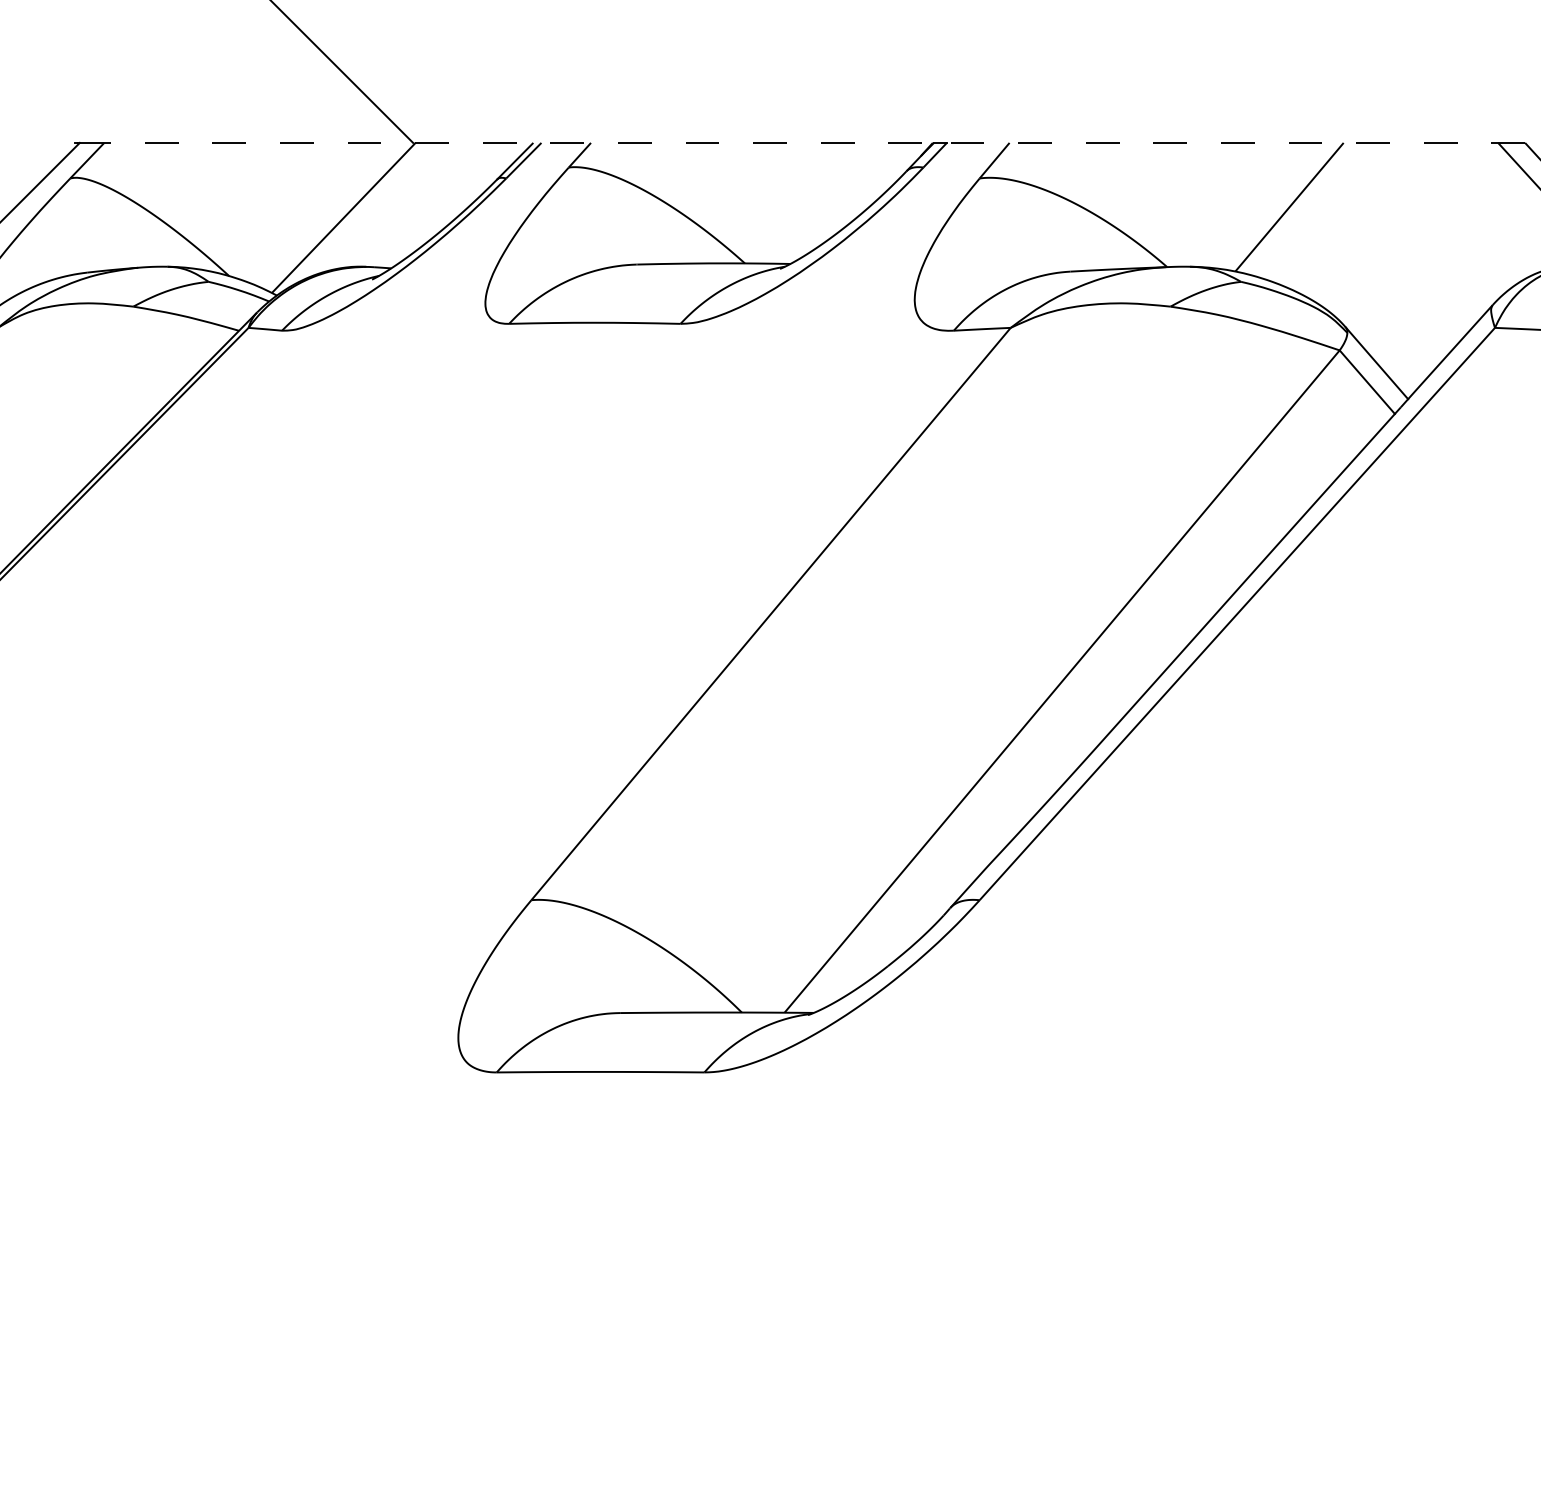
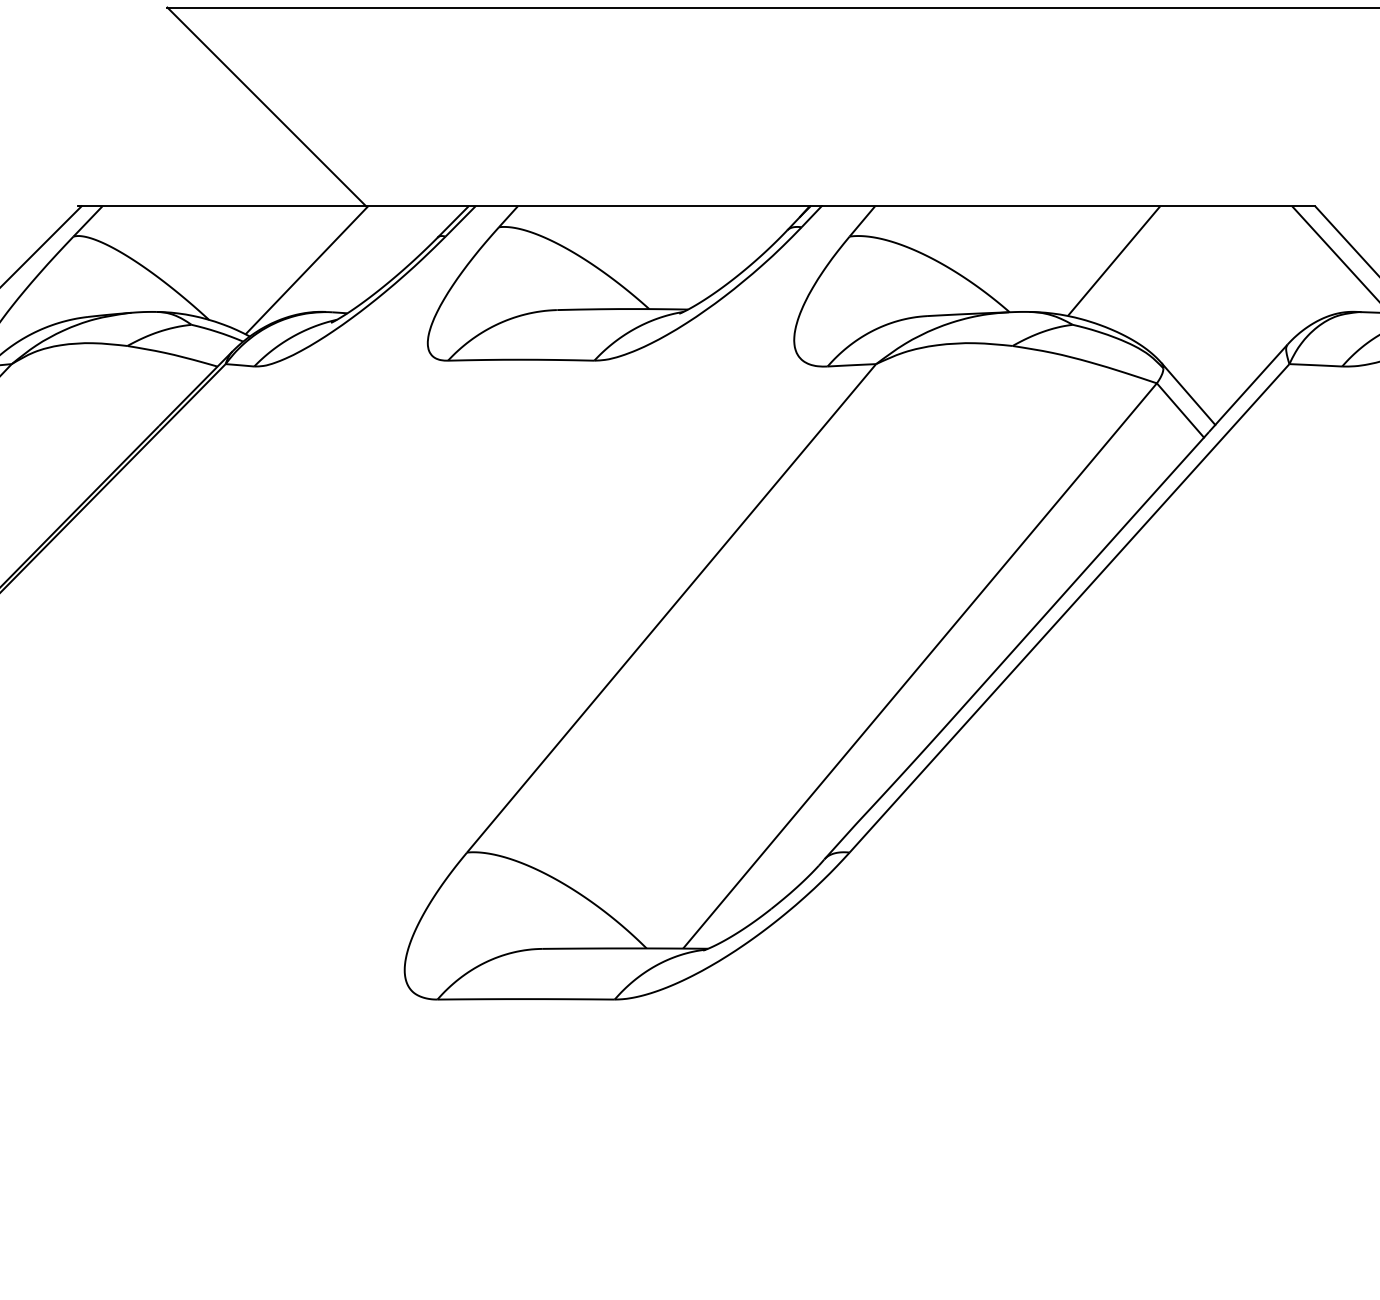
line: (506, 143) -> (445, 206), dashed -> solid
line: (1236, 143) -> (1068, 206), dashed -> solid

